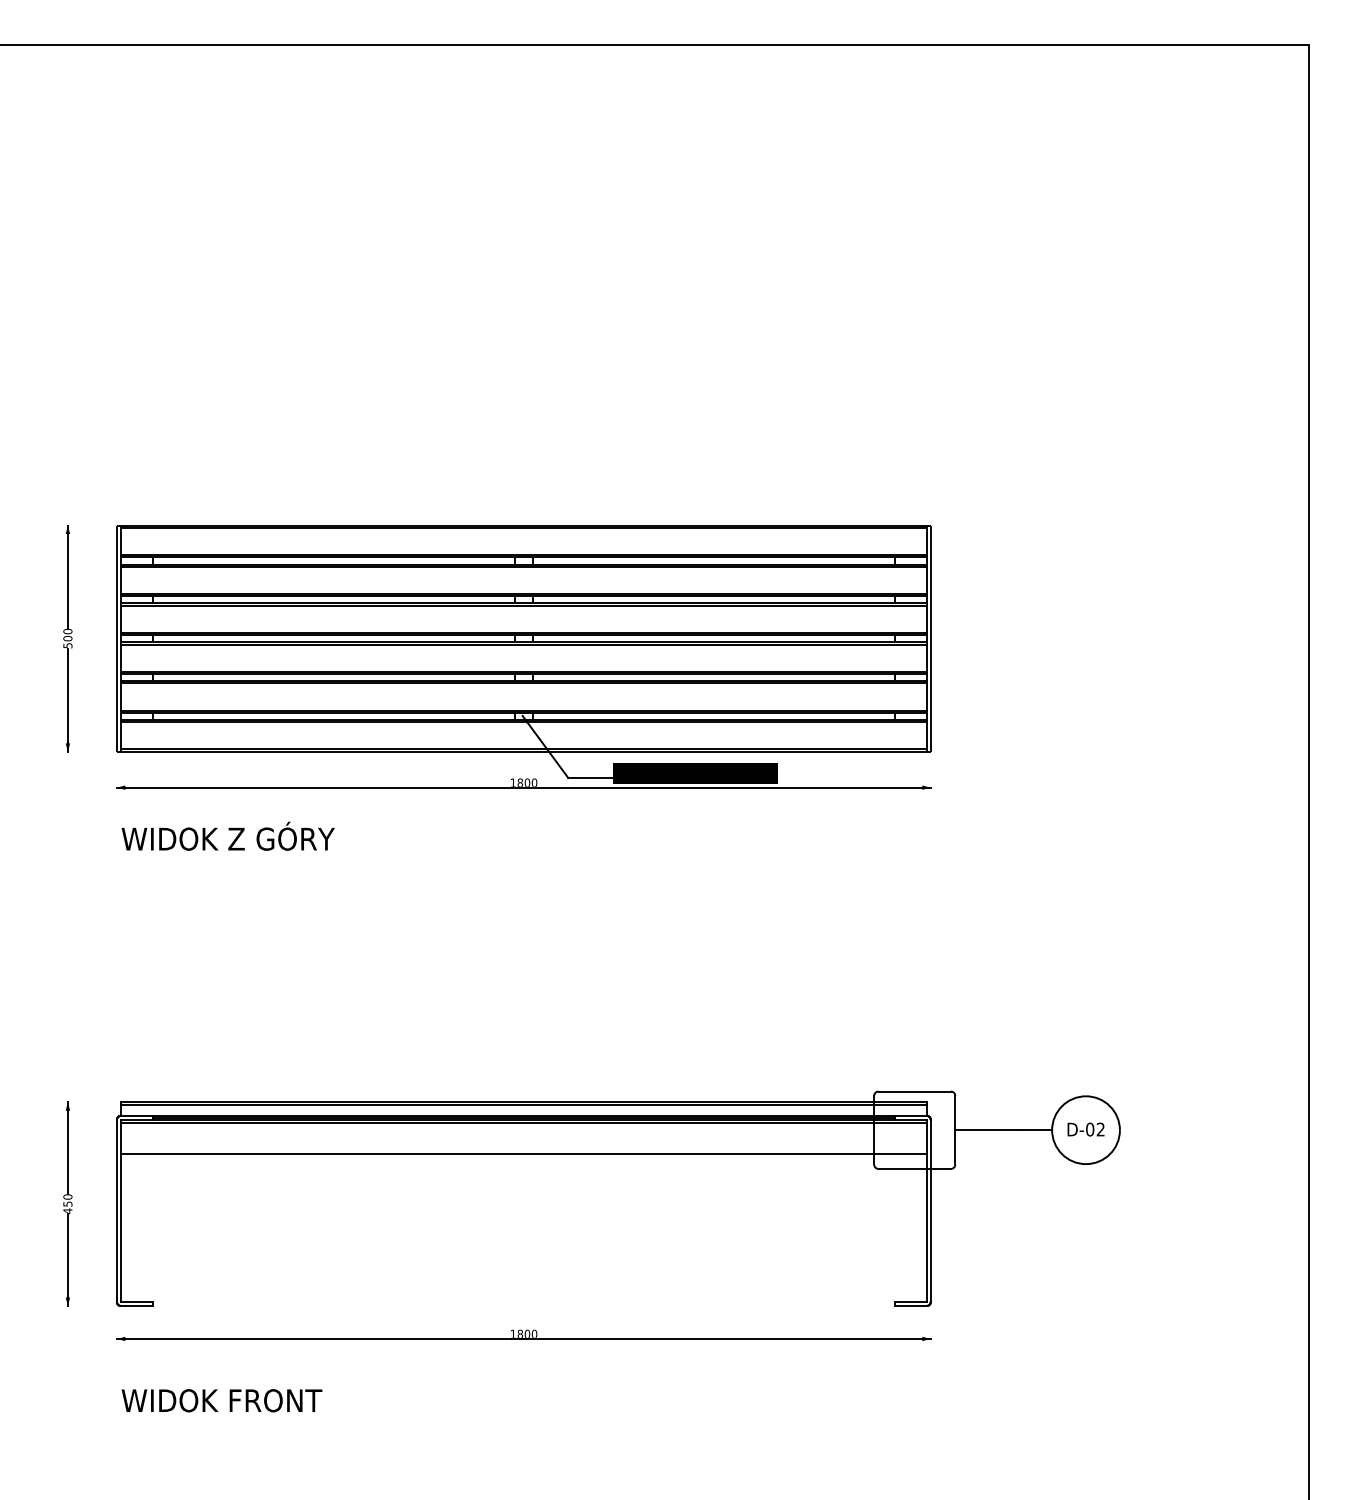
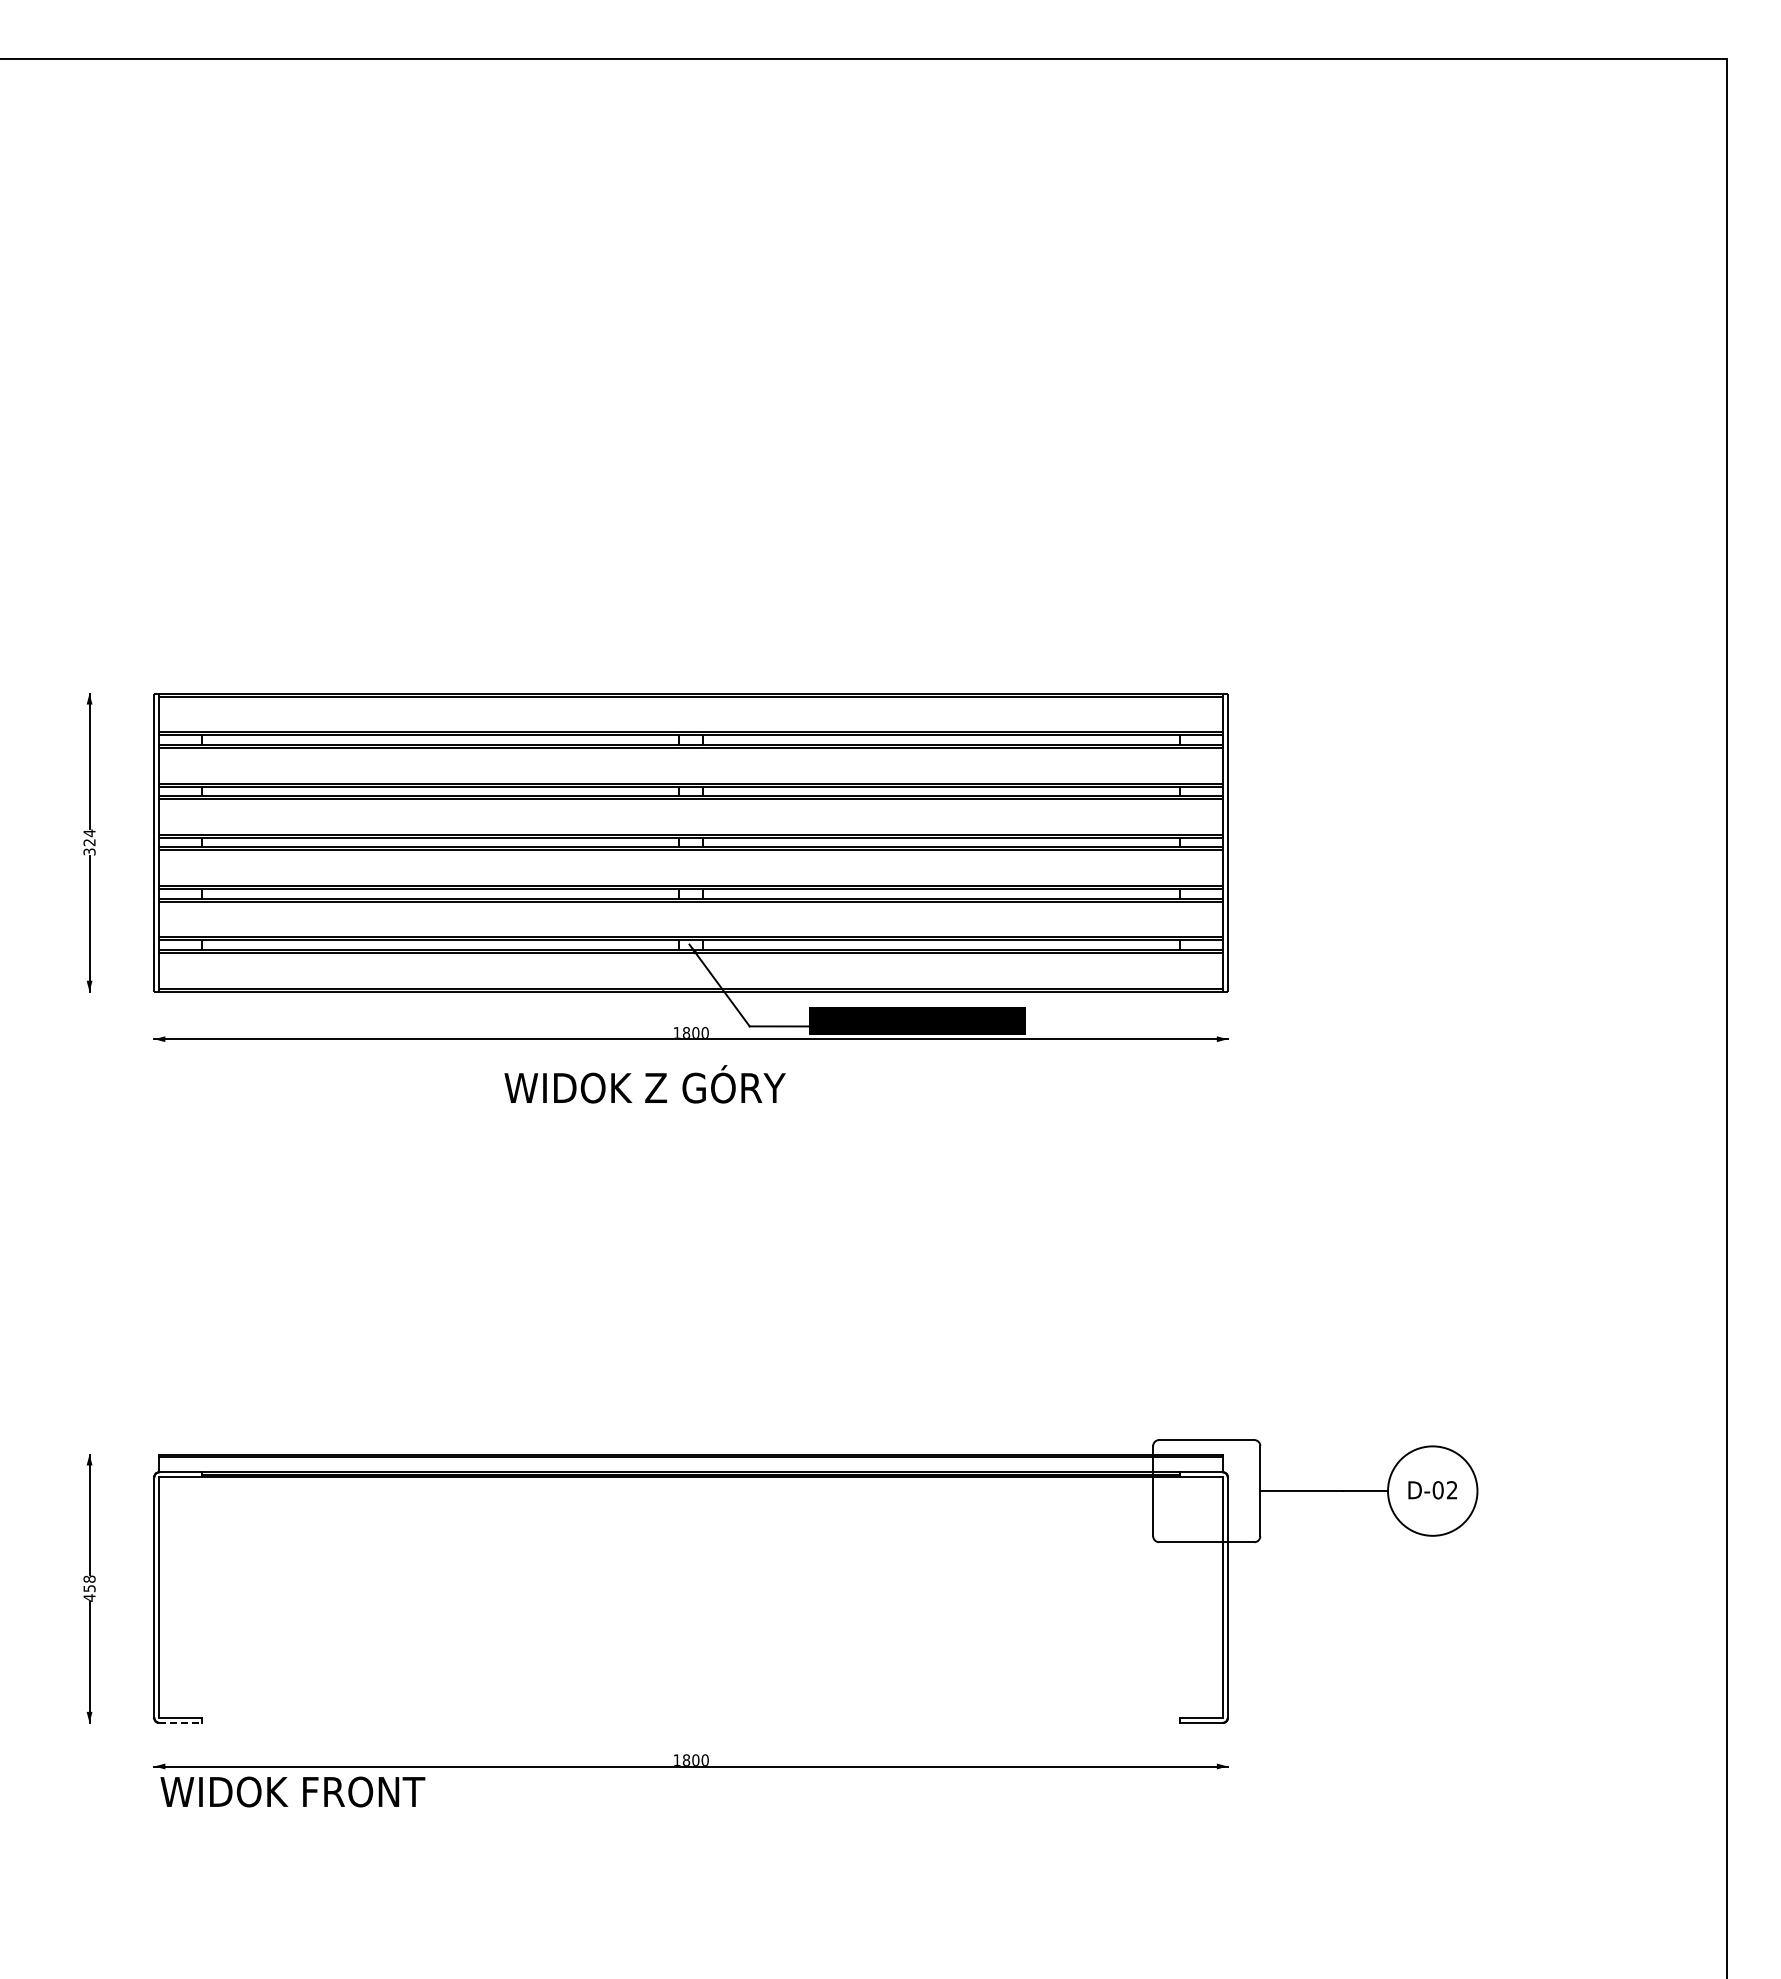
text: (67, 638) -> (89, 842), 500 -> 324
text: (227, 836) -> (644, 1084), moved
line: (524, 1122) -> (691, 1481), removed
line: (524, 1154) -> (691, 1522), removed
text: (67, 1196) -> (89, 1578), 450 -> 458
line: (137, 1305) -> (181, 1722), solid -> dashed
text: (221, 1400) -> (292, 1791), moved

